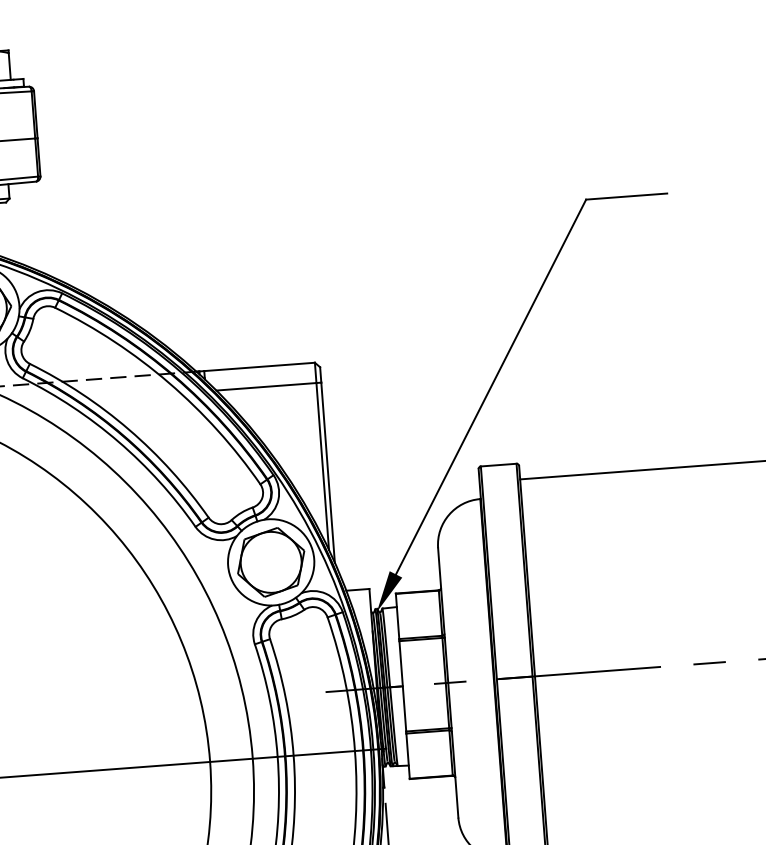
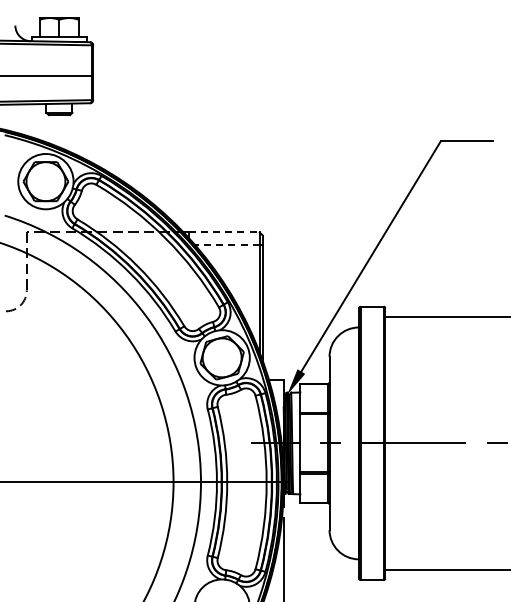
line: (260, 367) -> (224, 232), solid -> dashed
line: (266, 386) -> (227, 245), solid -> dashed

